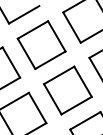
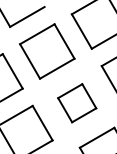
part: (67, 90) -> (76, 103), size x0.7

